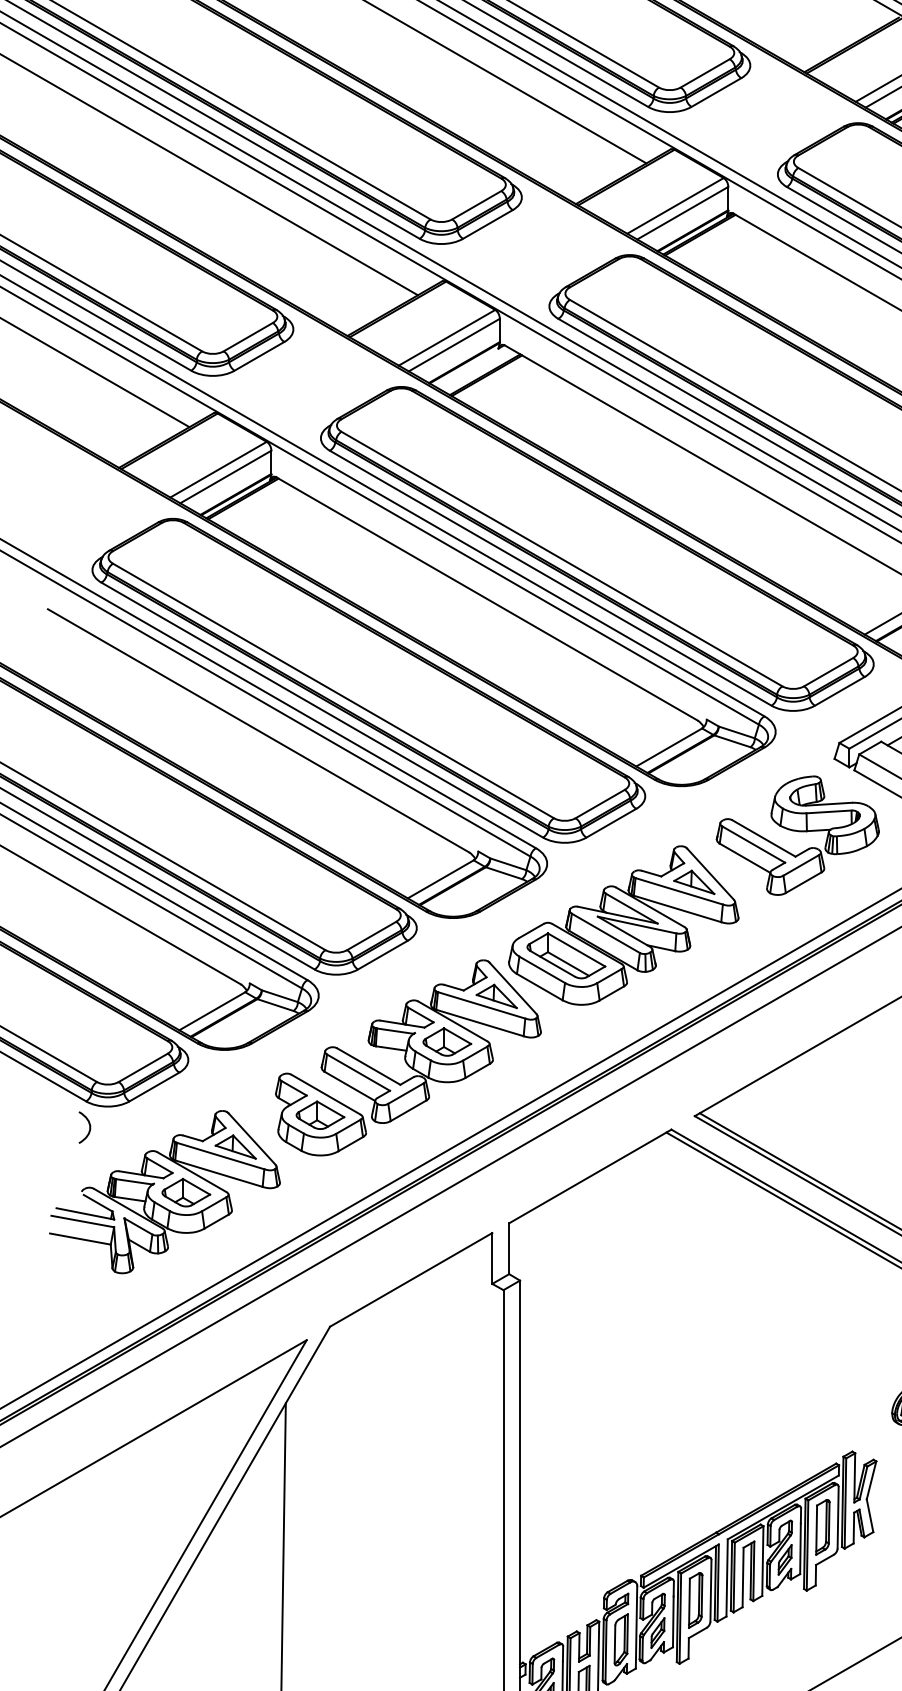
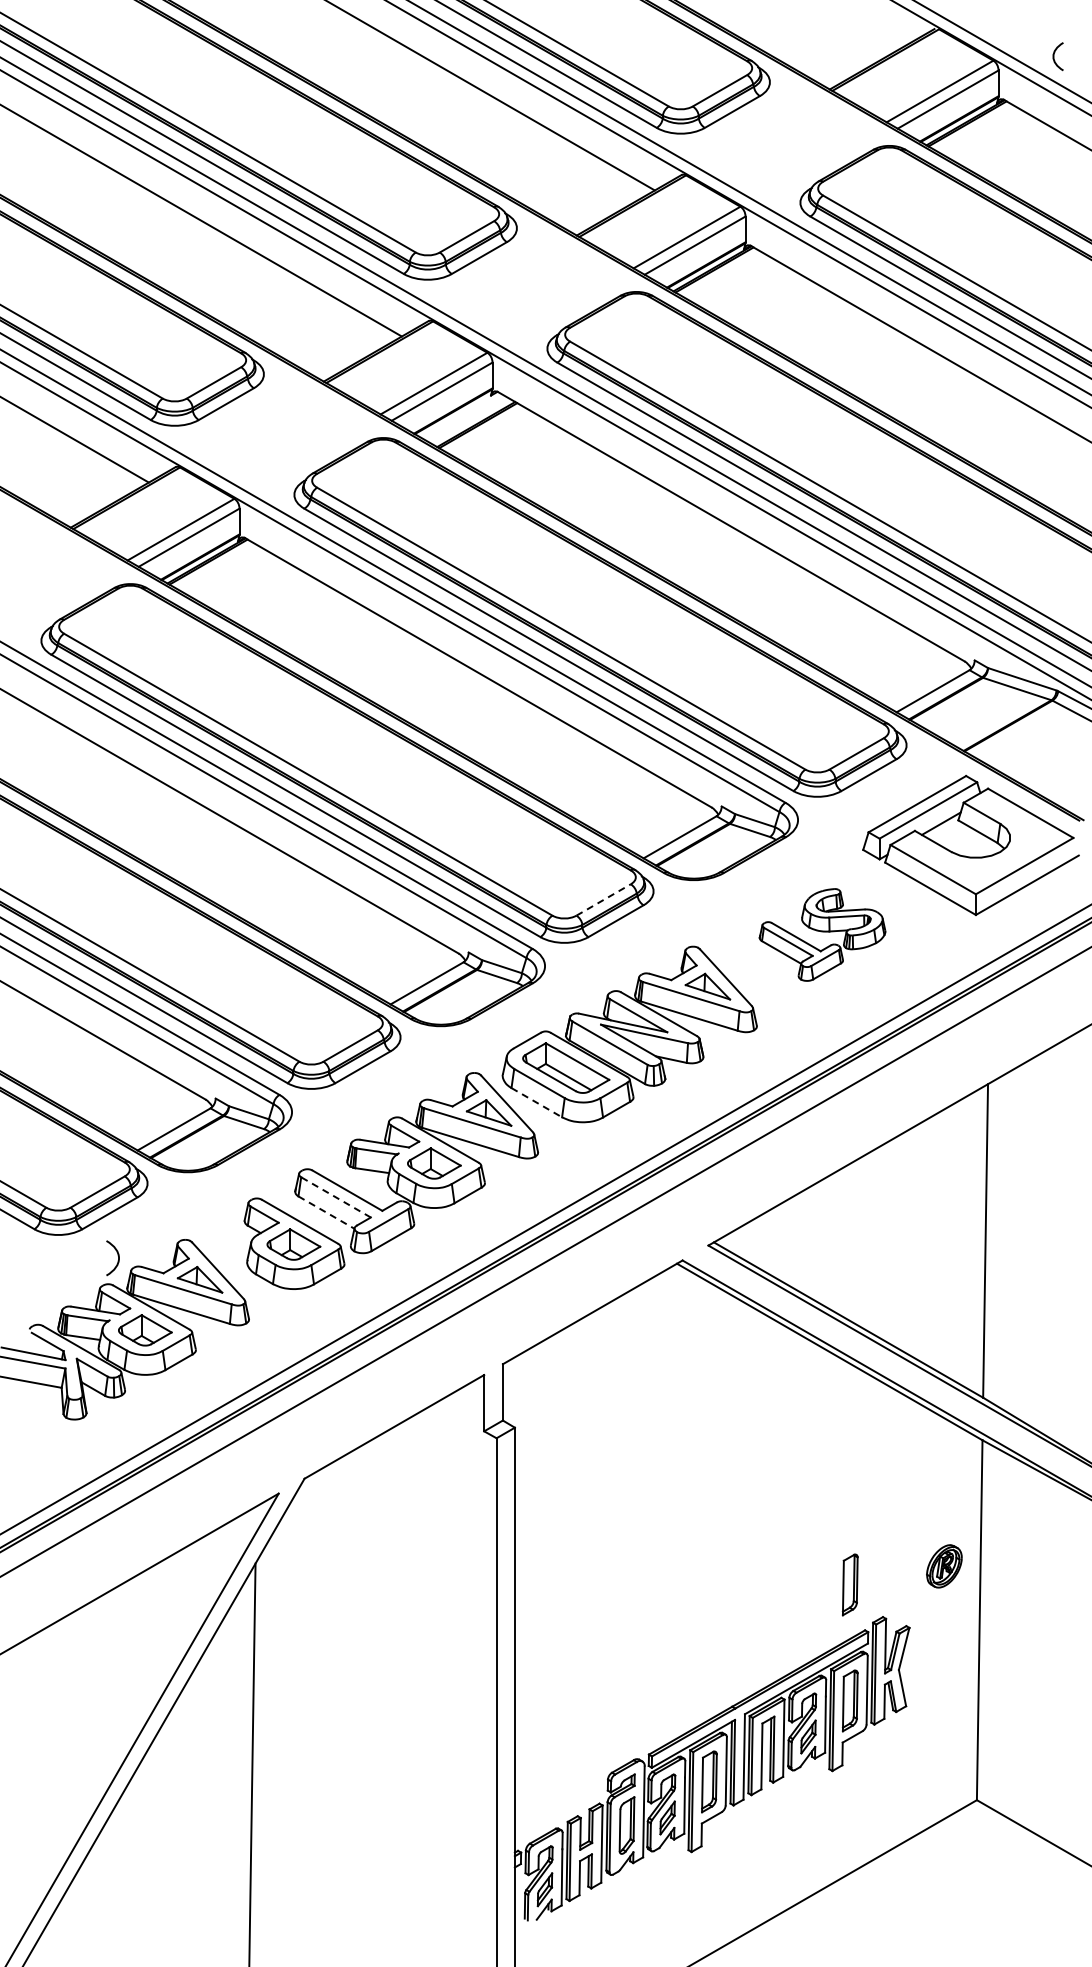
line: (600, 803) -> (604, 899), solid -> dashed
part: (797, 835) -> (822, 934), size x0.7
line: (540, 986) -> (537, 1102), solid -> dashed
line: (358, 1072) -> (335, 1197), solid -> dashed
line: (349, 1086) -> (326, 1212), solid -> dashed
curve: (88, 1129) -> (117, 1260), moved
part: (823, 1422) -> (850, 1584), added

